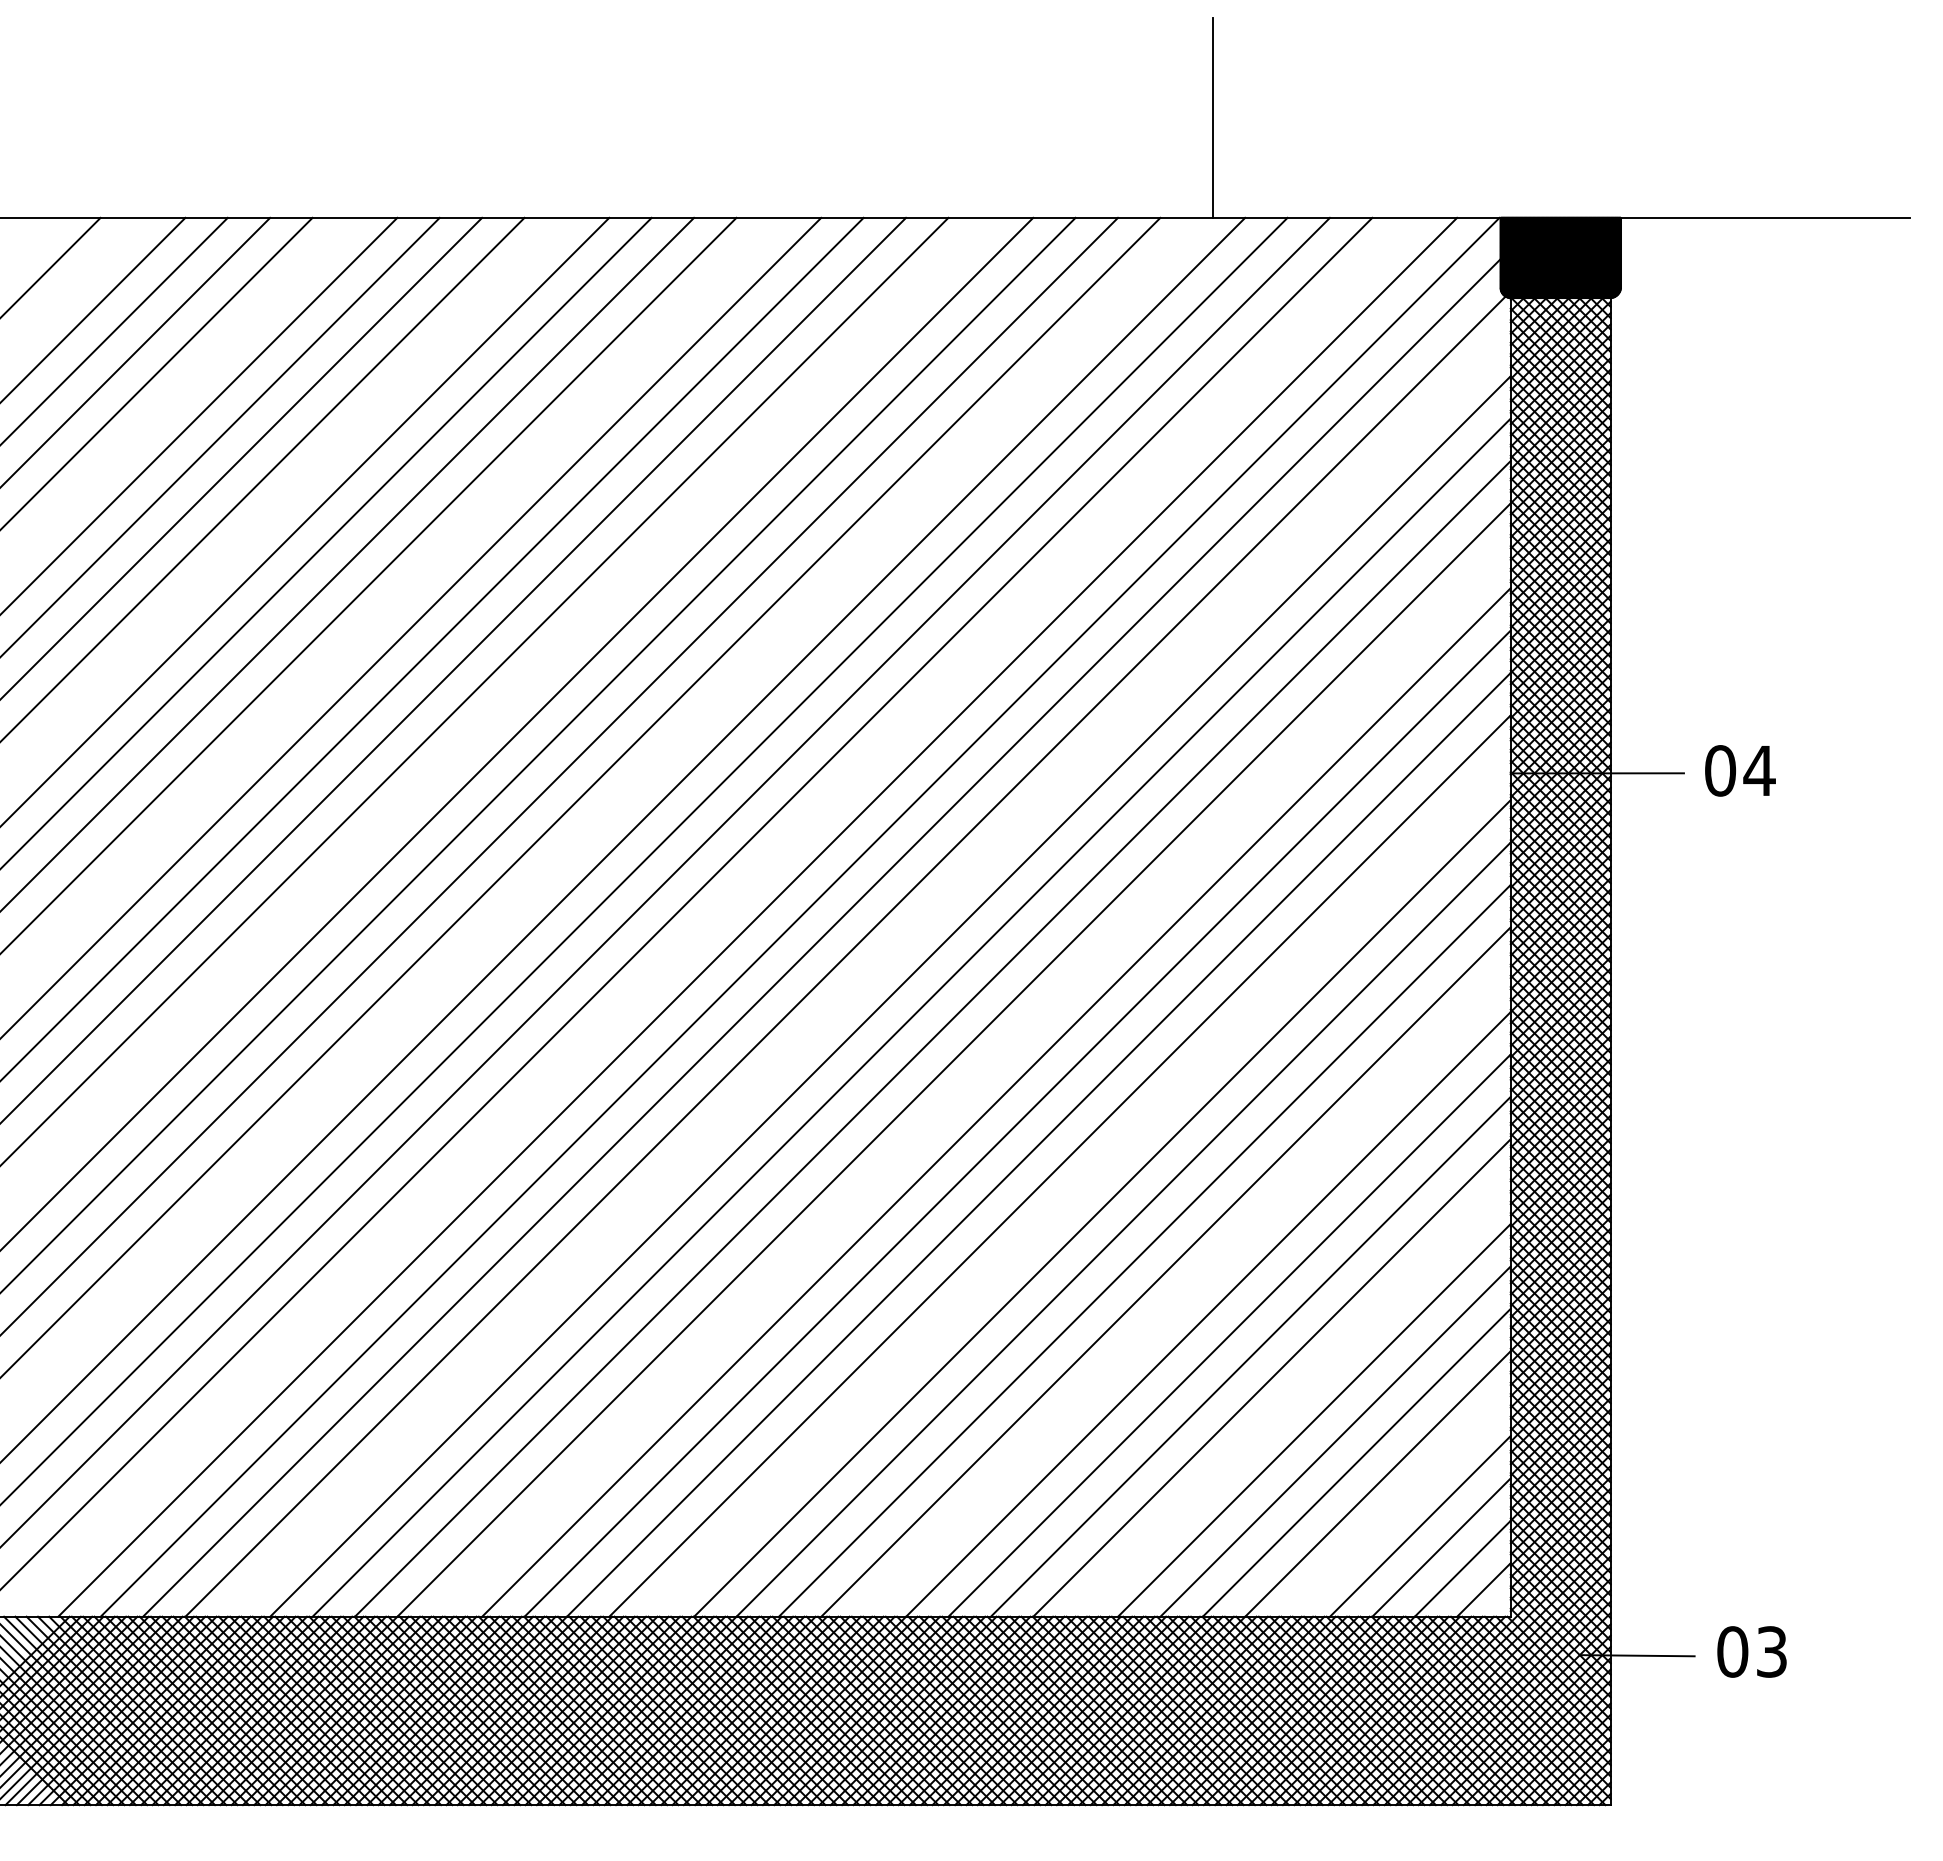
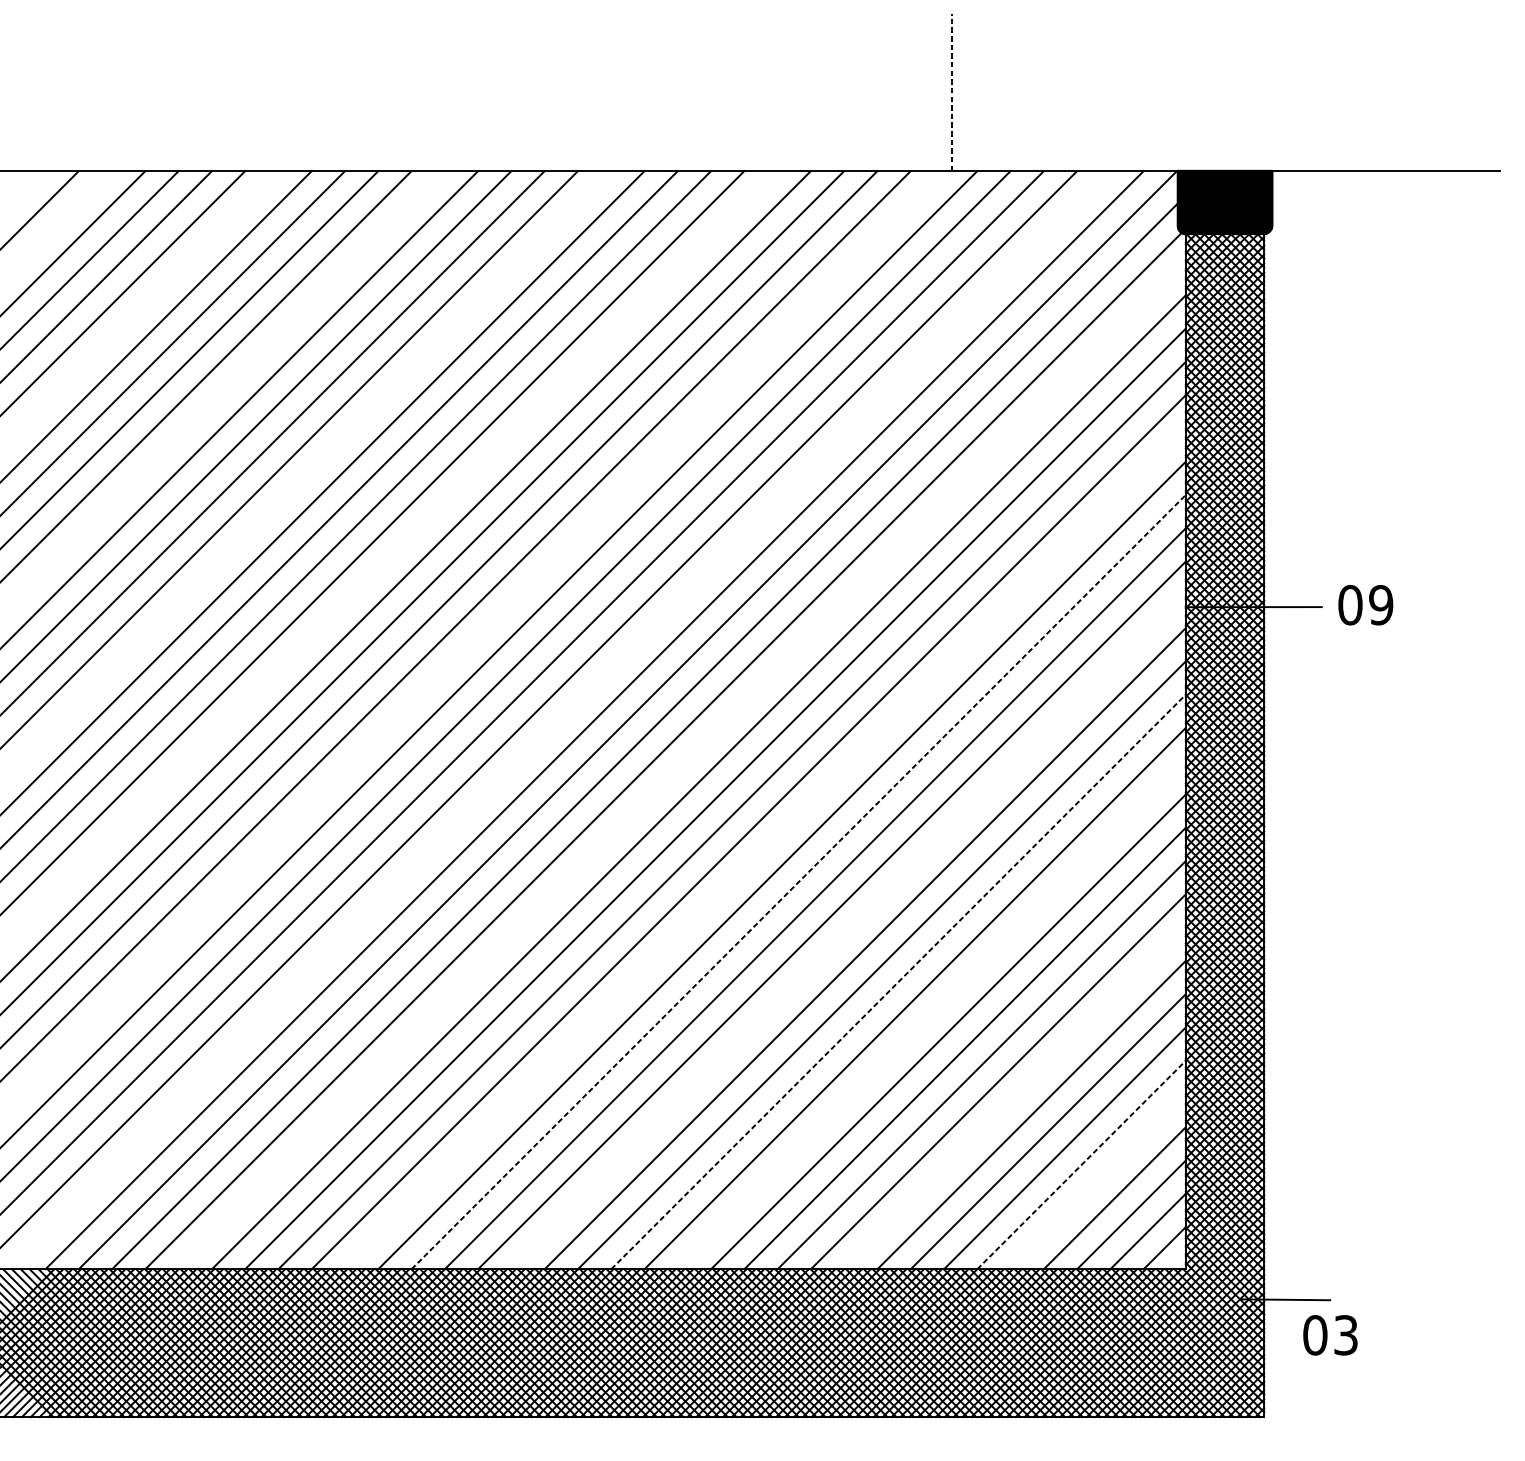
line: (1212, 117) -> (951, 92), solid -> dashed
text: (1759, 770) -> (1381, 604), 04 -> 09
line: (1018, 1123) -> (799, 882), solid -> dashed
line: (1145, 1250) -> (899, 981), solid -> dashed
line: (1378, 1483) -> (1081, 1164), solid -> dashed
text: (1751, 1651) -> (1330, 1334), moved

